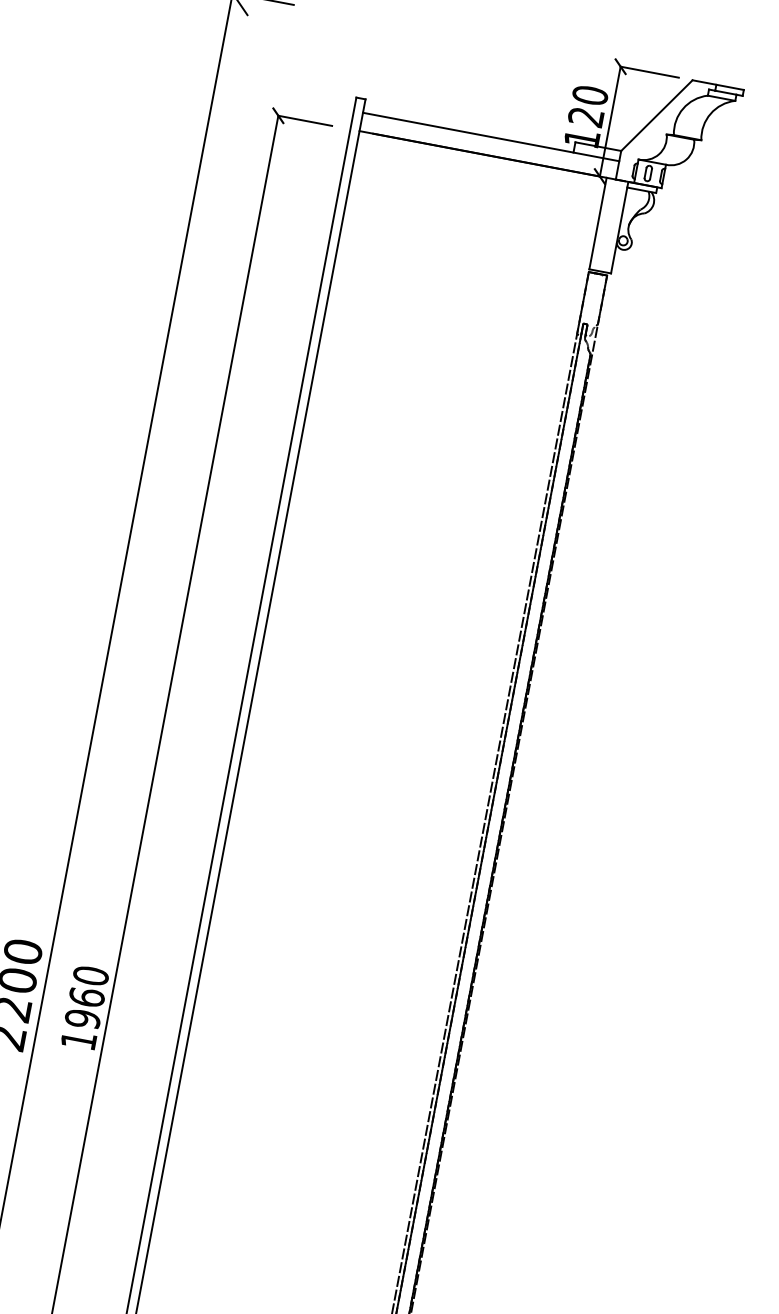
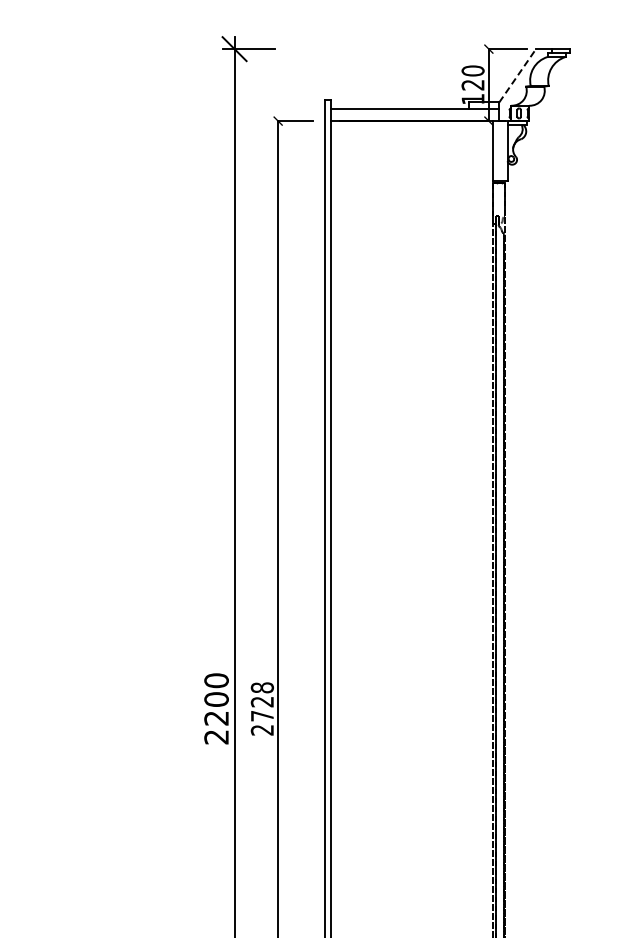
line: (656, 115) -> (517, 75), solid -> dashed
text: (85, 1007) -> (262, 708), 1960 -> 2728

